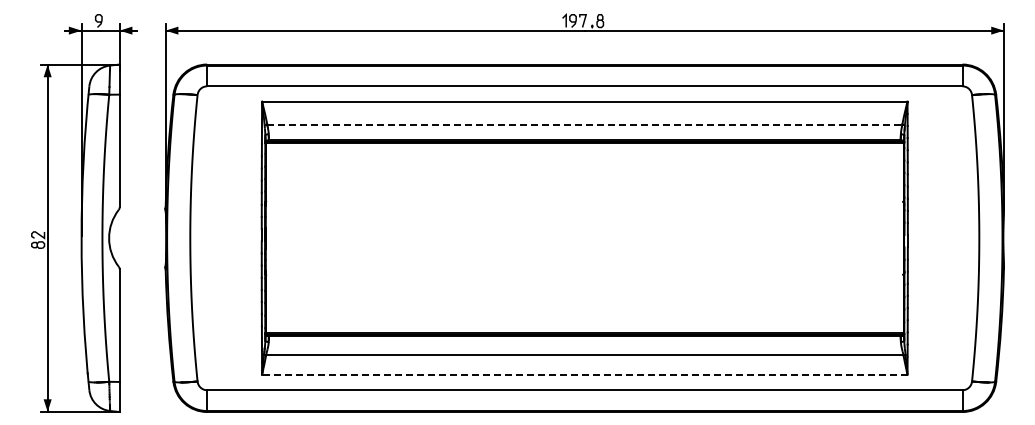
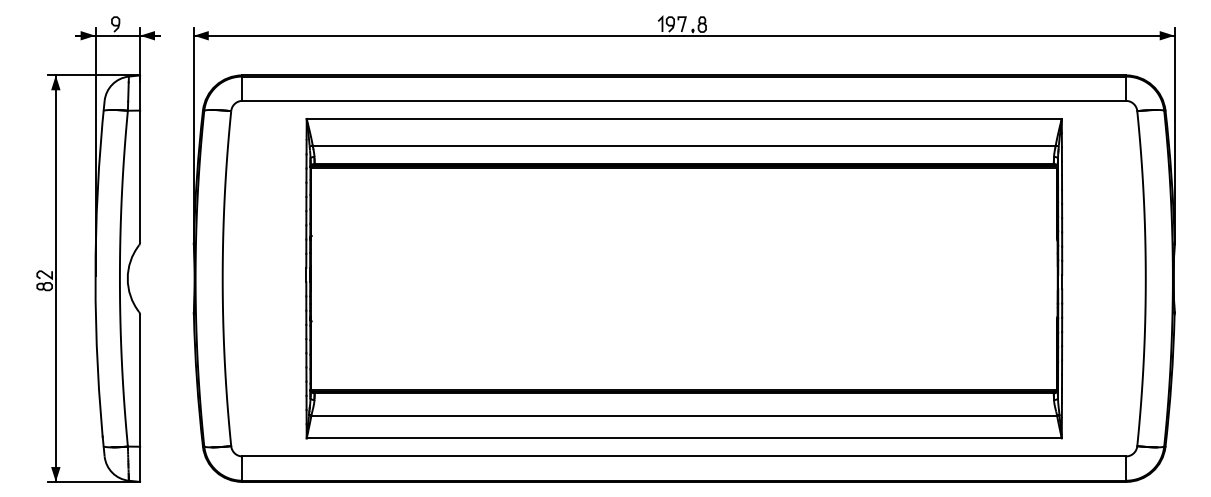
line: (584, 124) -> (683, 145), dashed -> solid
line: (584, 374) -> (683, 438), dashed -> solid

